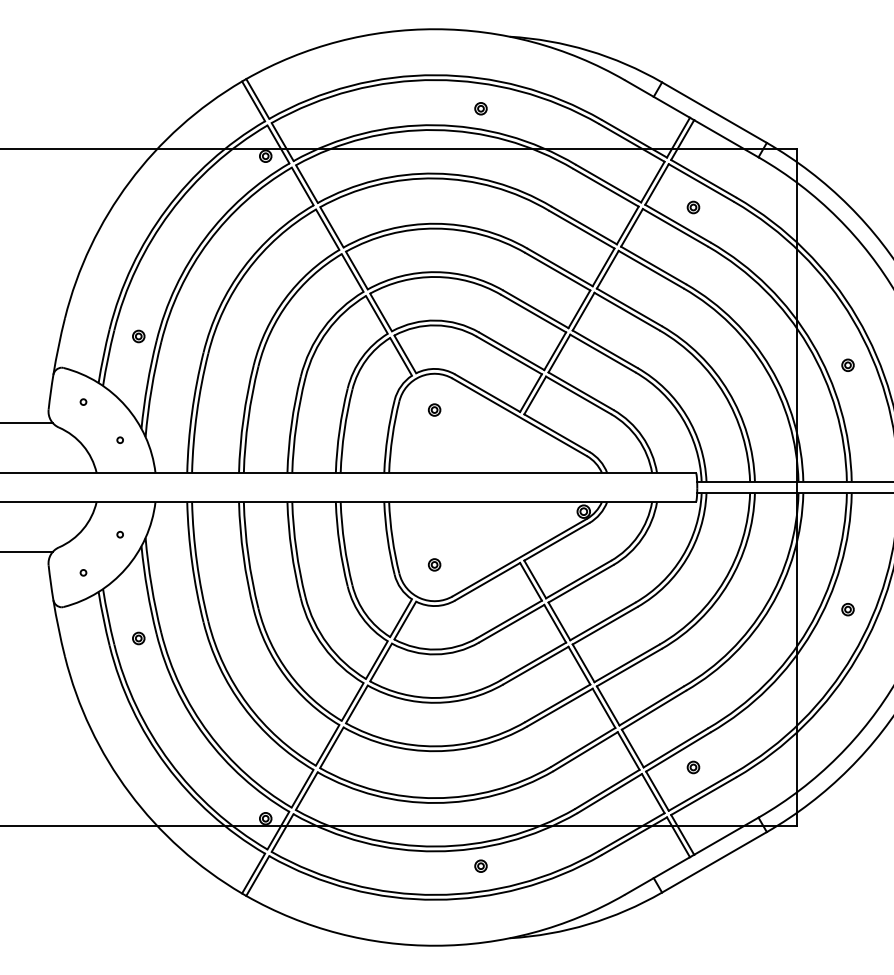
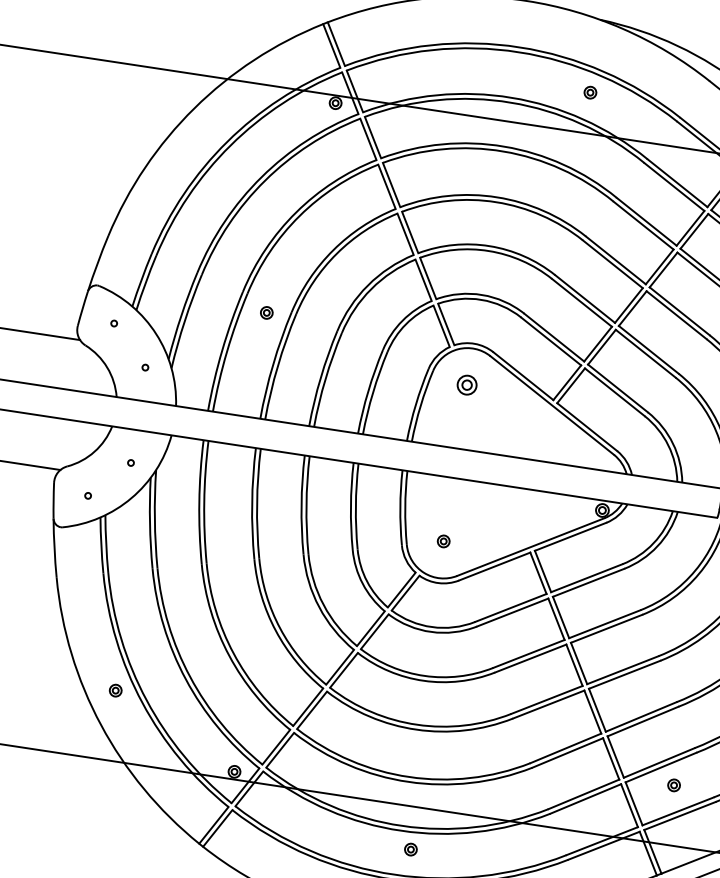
part: (480, 108) -> (589, 92), moved
part: (138, 336) -> (266, 312), moved
part: (434, 409) -> (467, 384), size x1.6
part: (138, 638) -> (115, 690), moved
part: (480, 865) -> (410, 848), moved

